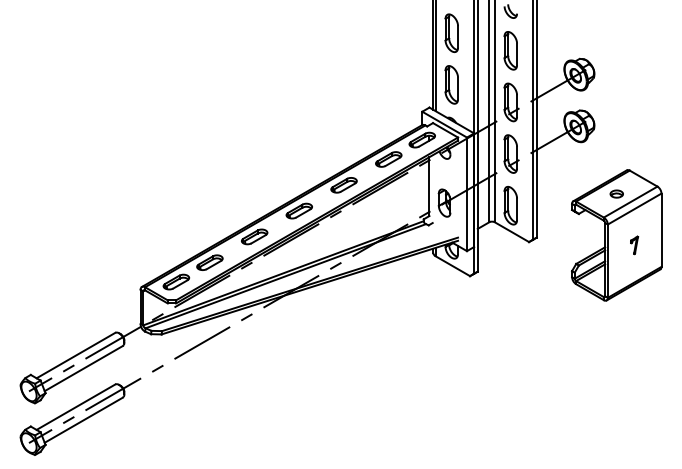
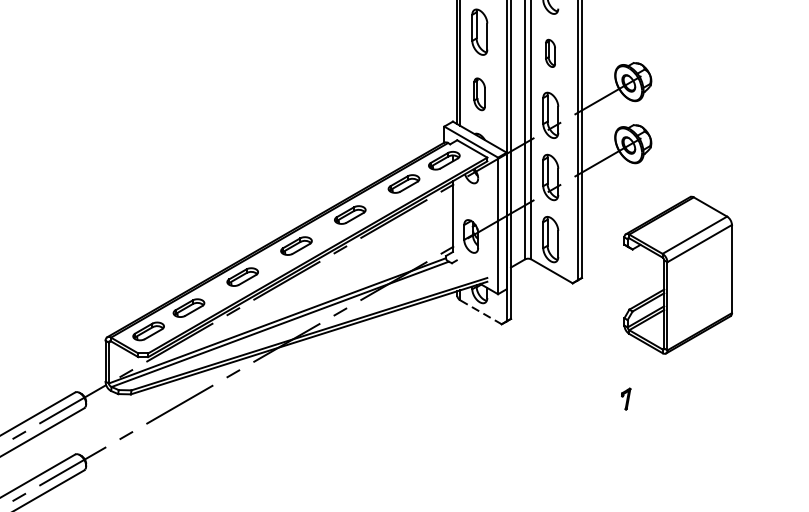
part: (510, 50) -> (550, 52), size x0.6
part: (451, 84) -> (479, 93), size x0.7
part: (616, 193) -> (677, 224), removed
part: (634, 245) -> (626, 399), moved
line: (452, 266) -> (480, 312), solid -> dashed

